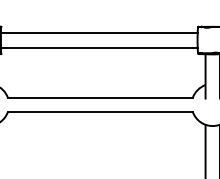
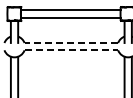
line: (100, 98) -> (71, 43), solid -> dashed
line: (100, 112) -> (71, 50), solid -> dashed

